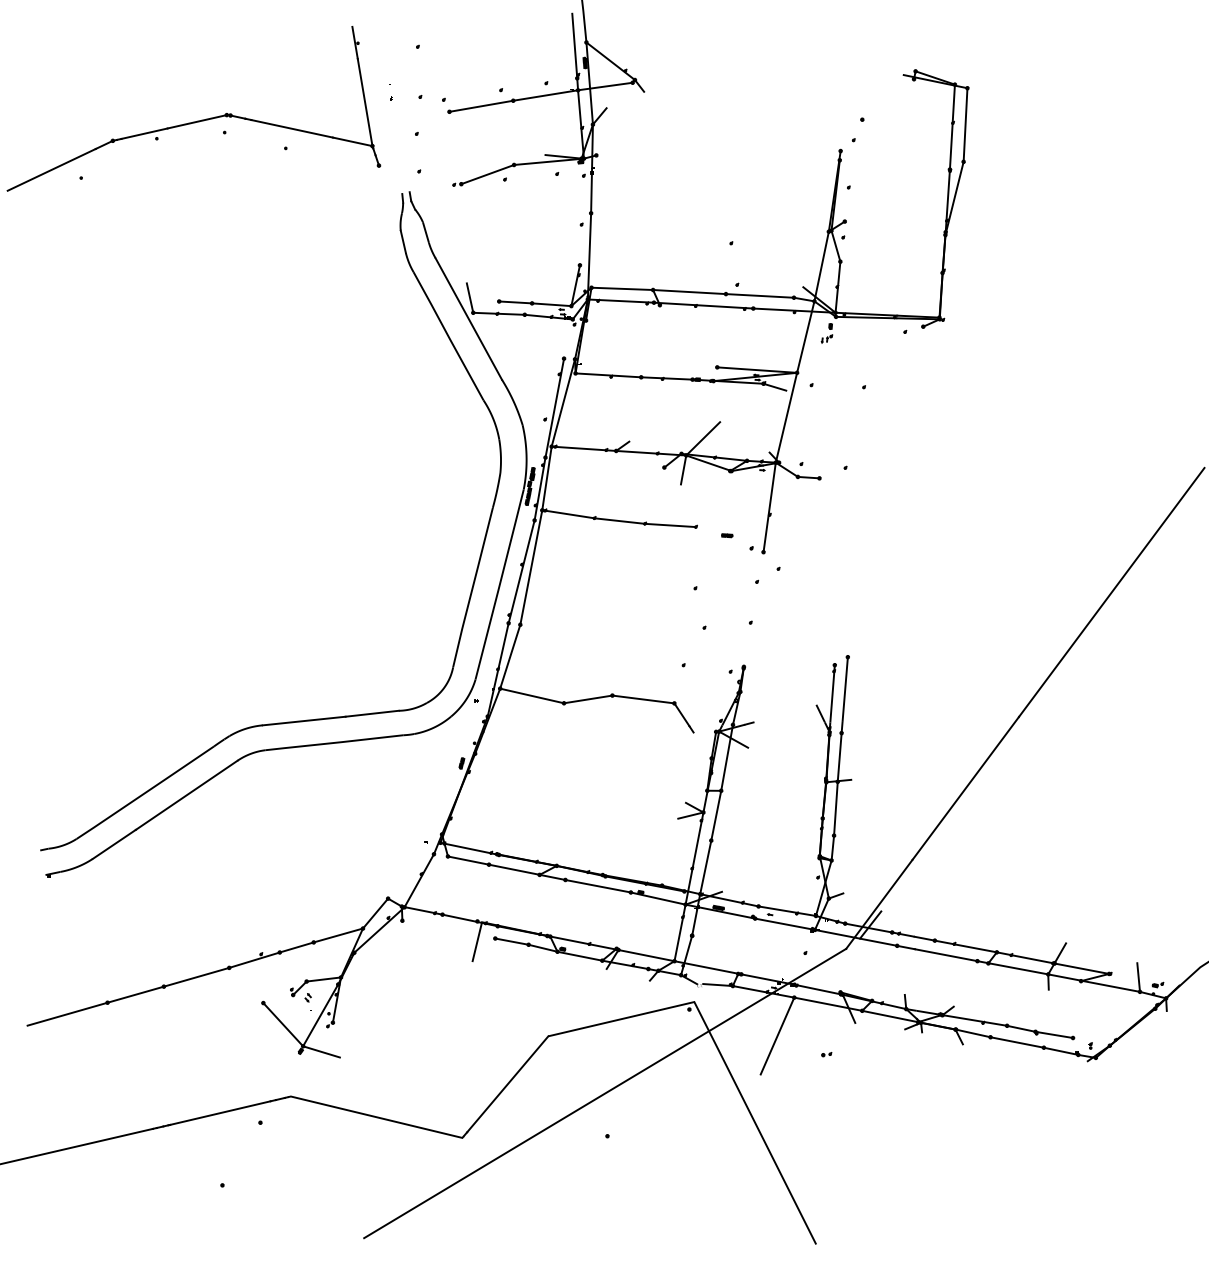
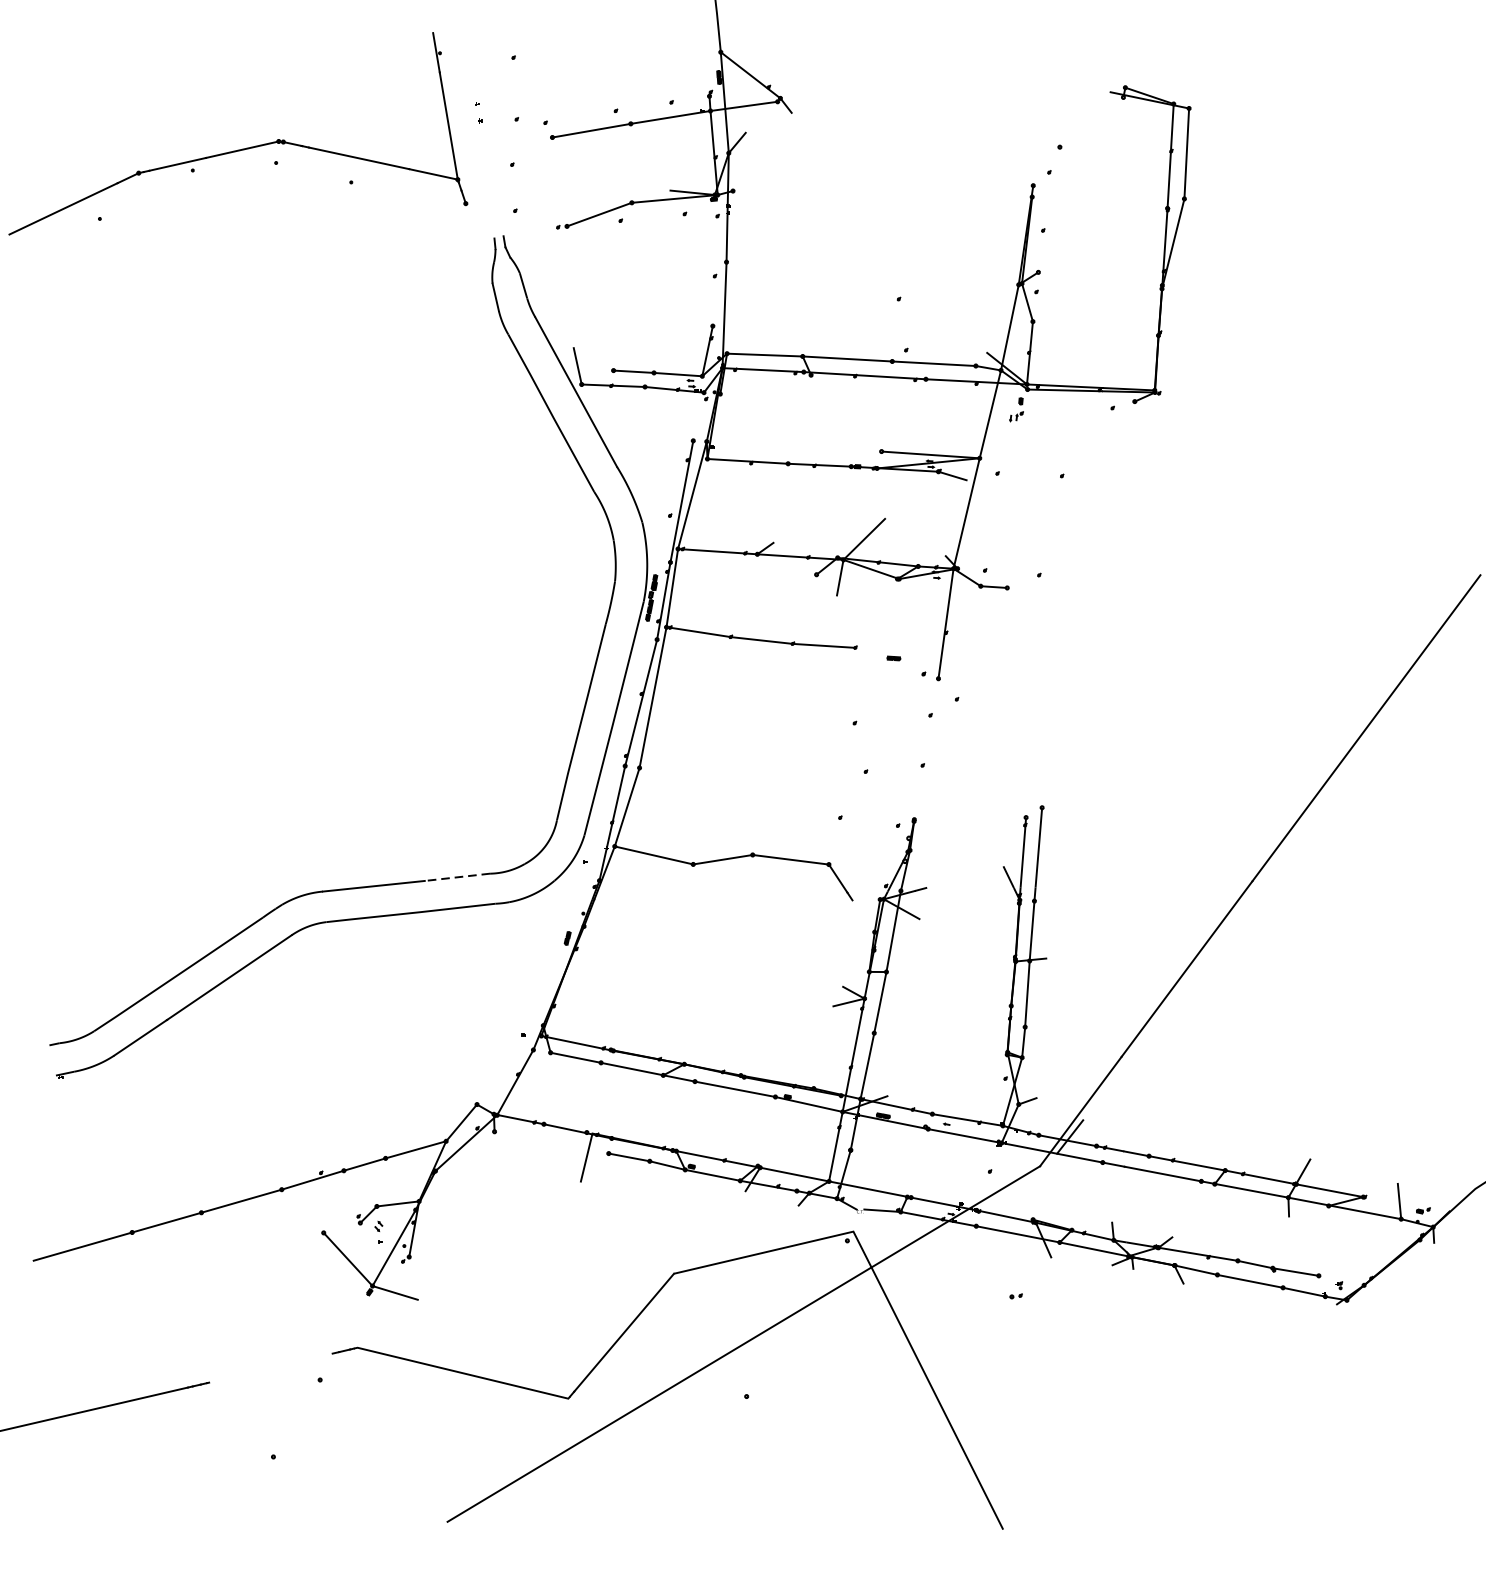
line: (574, 45) -> (706, 55), removed
line: (372, 713) -> (457, 876), solid -> dashed
line: (777, 1035) -> (955, 1272), removed
line: (220, 1112) -> (271, 1367), removed

